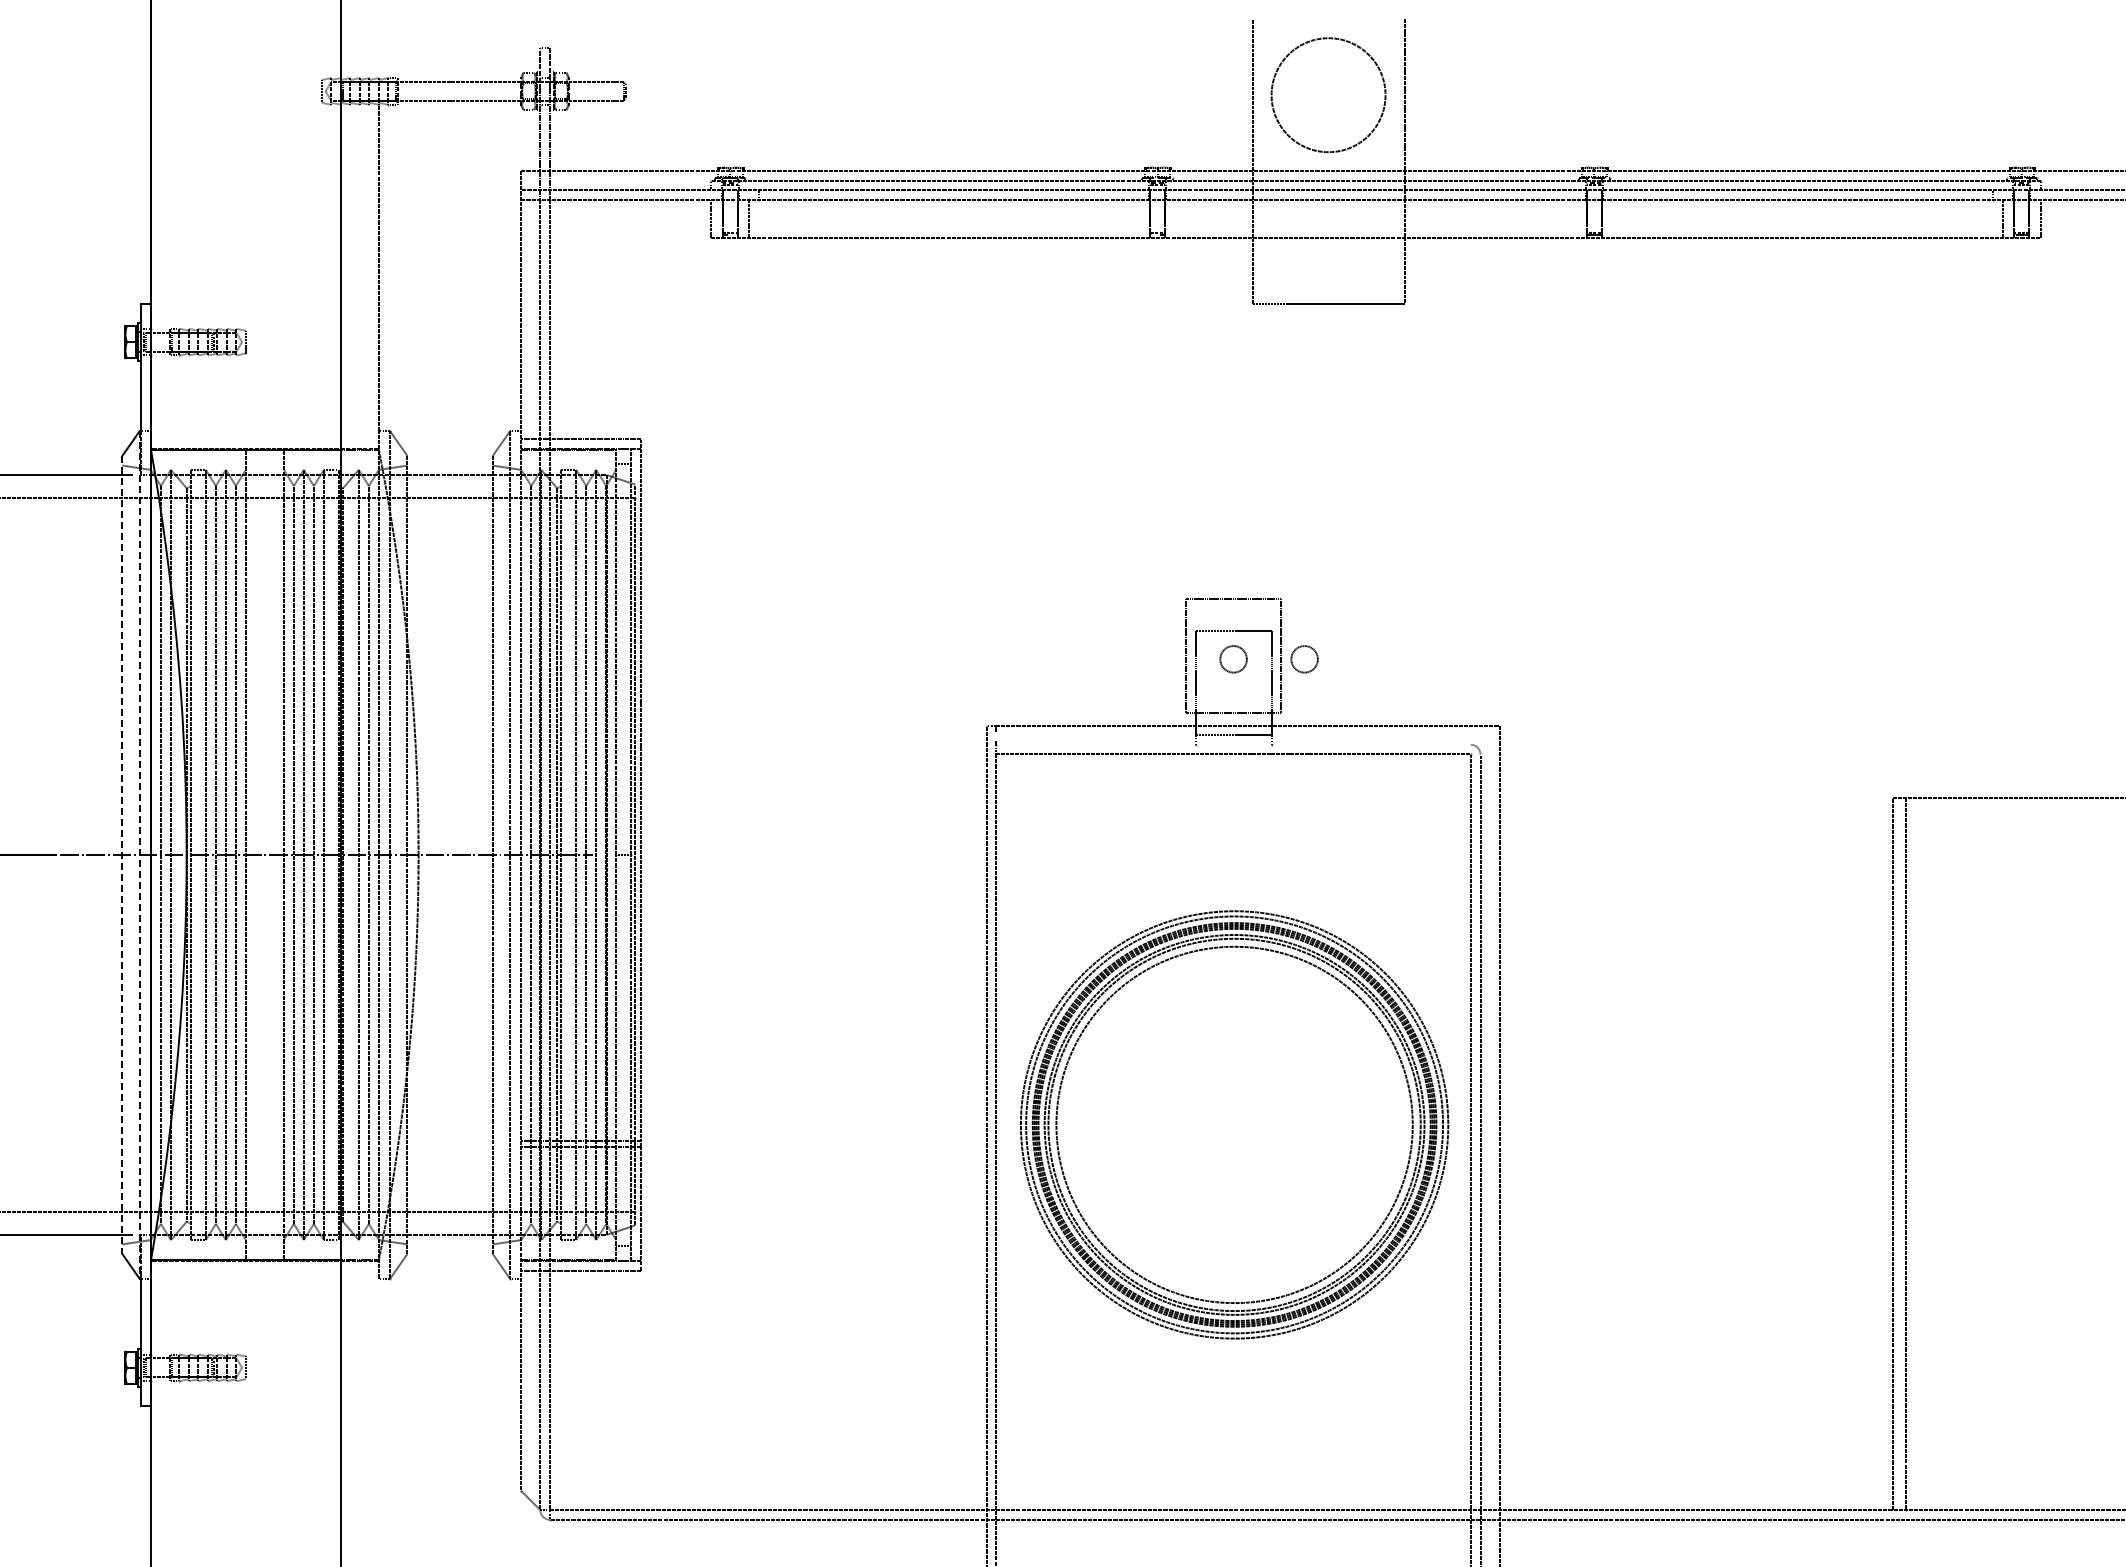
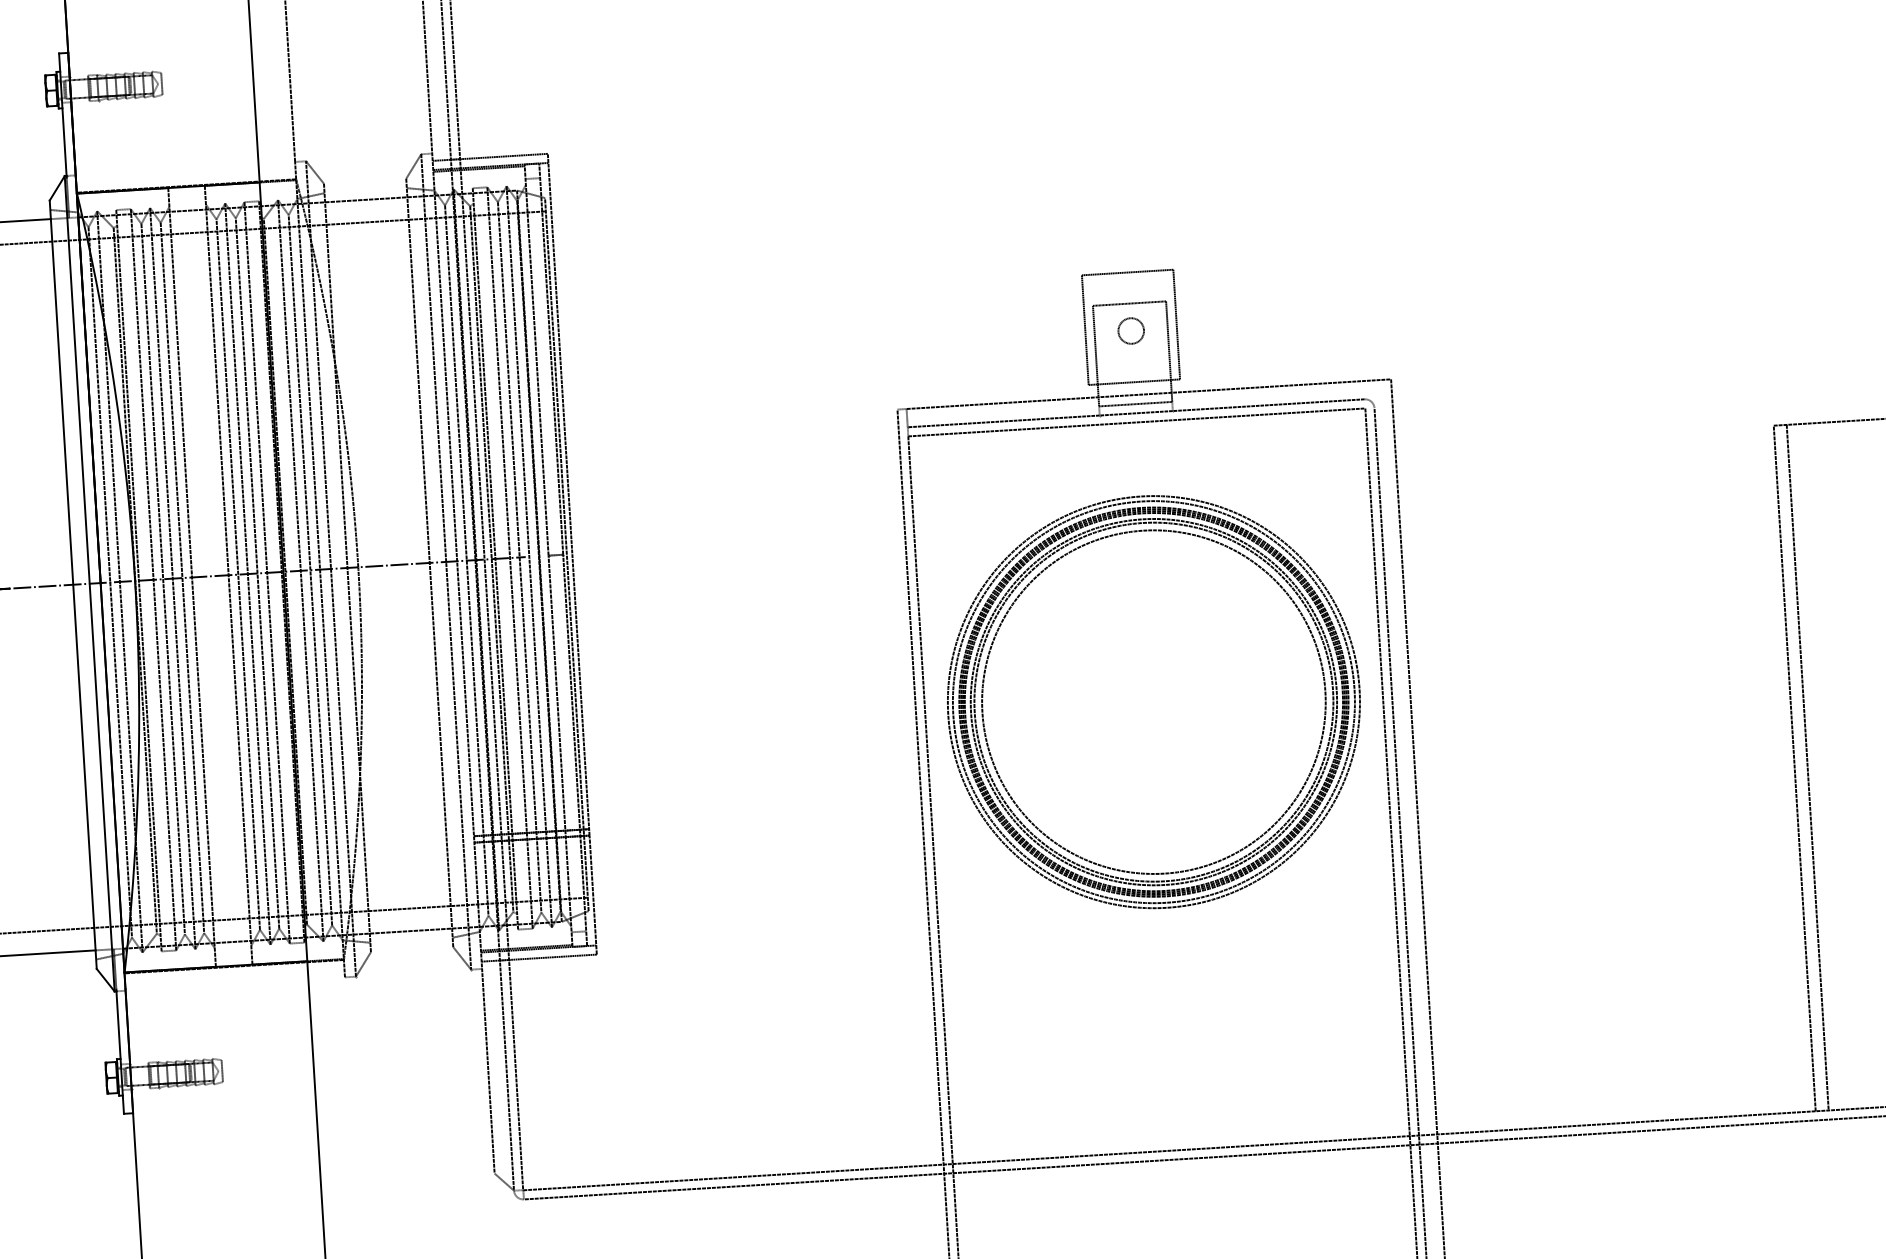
circle: (1304, 659) -> (1199, 327), removed
line: (1233, 744) -> (1136, 412), added
line: (139, 854) -> (89, 583), dashed -> solid
line: (122, 855) -> (73, 585), dashed -> solid
part: (1222, 948) -> (1131, 533), moved

